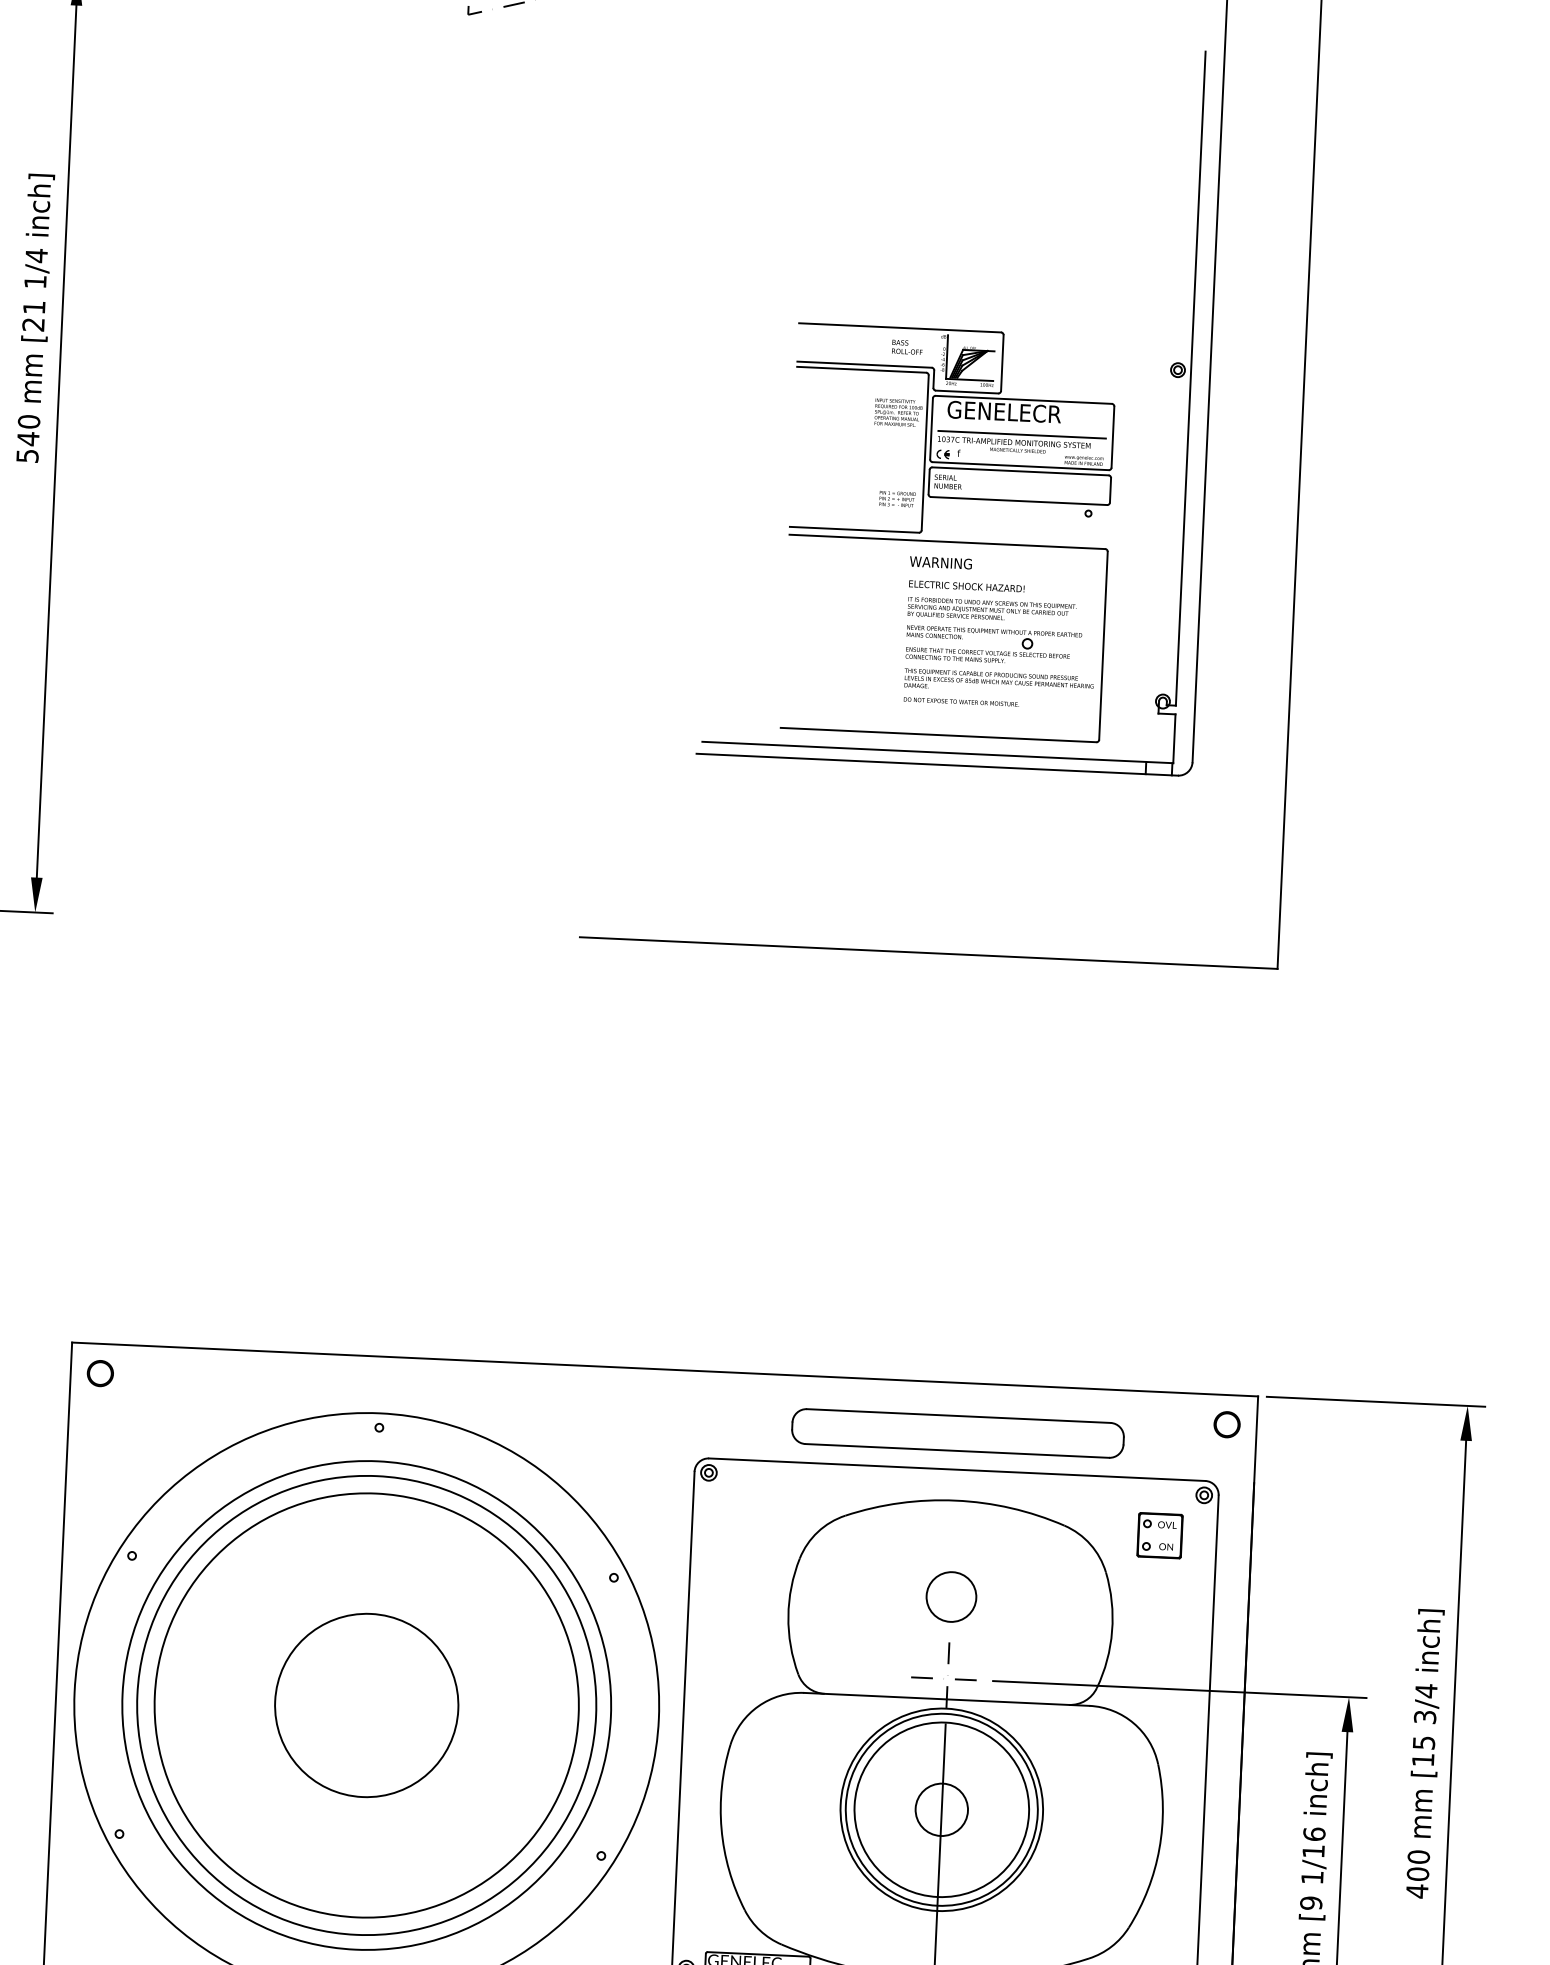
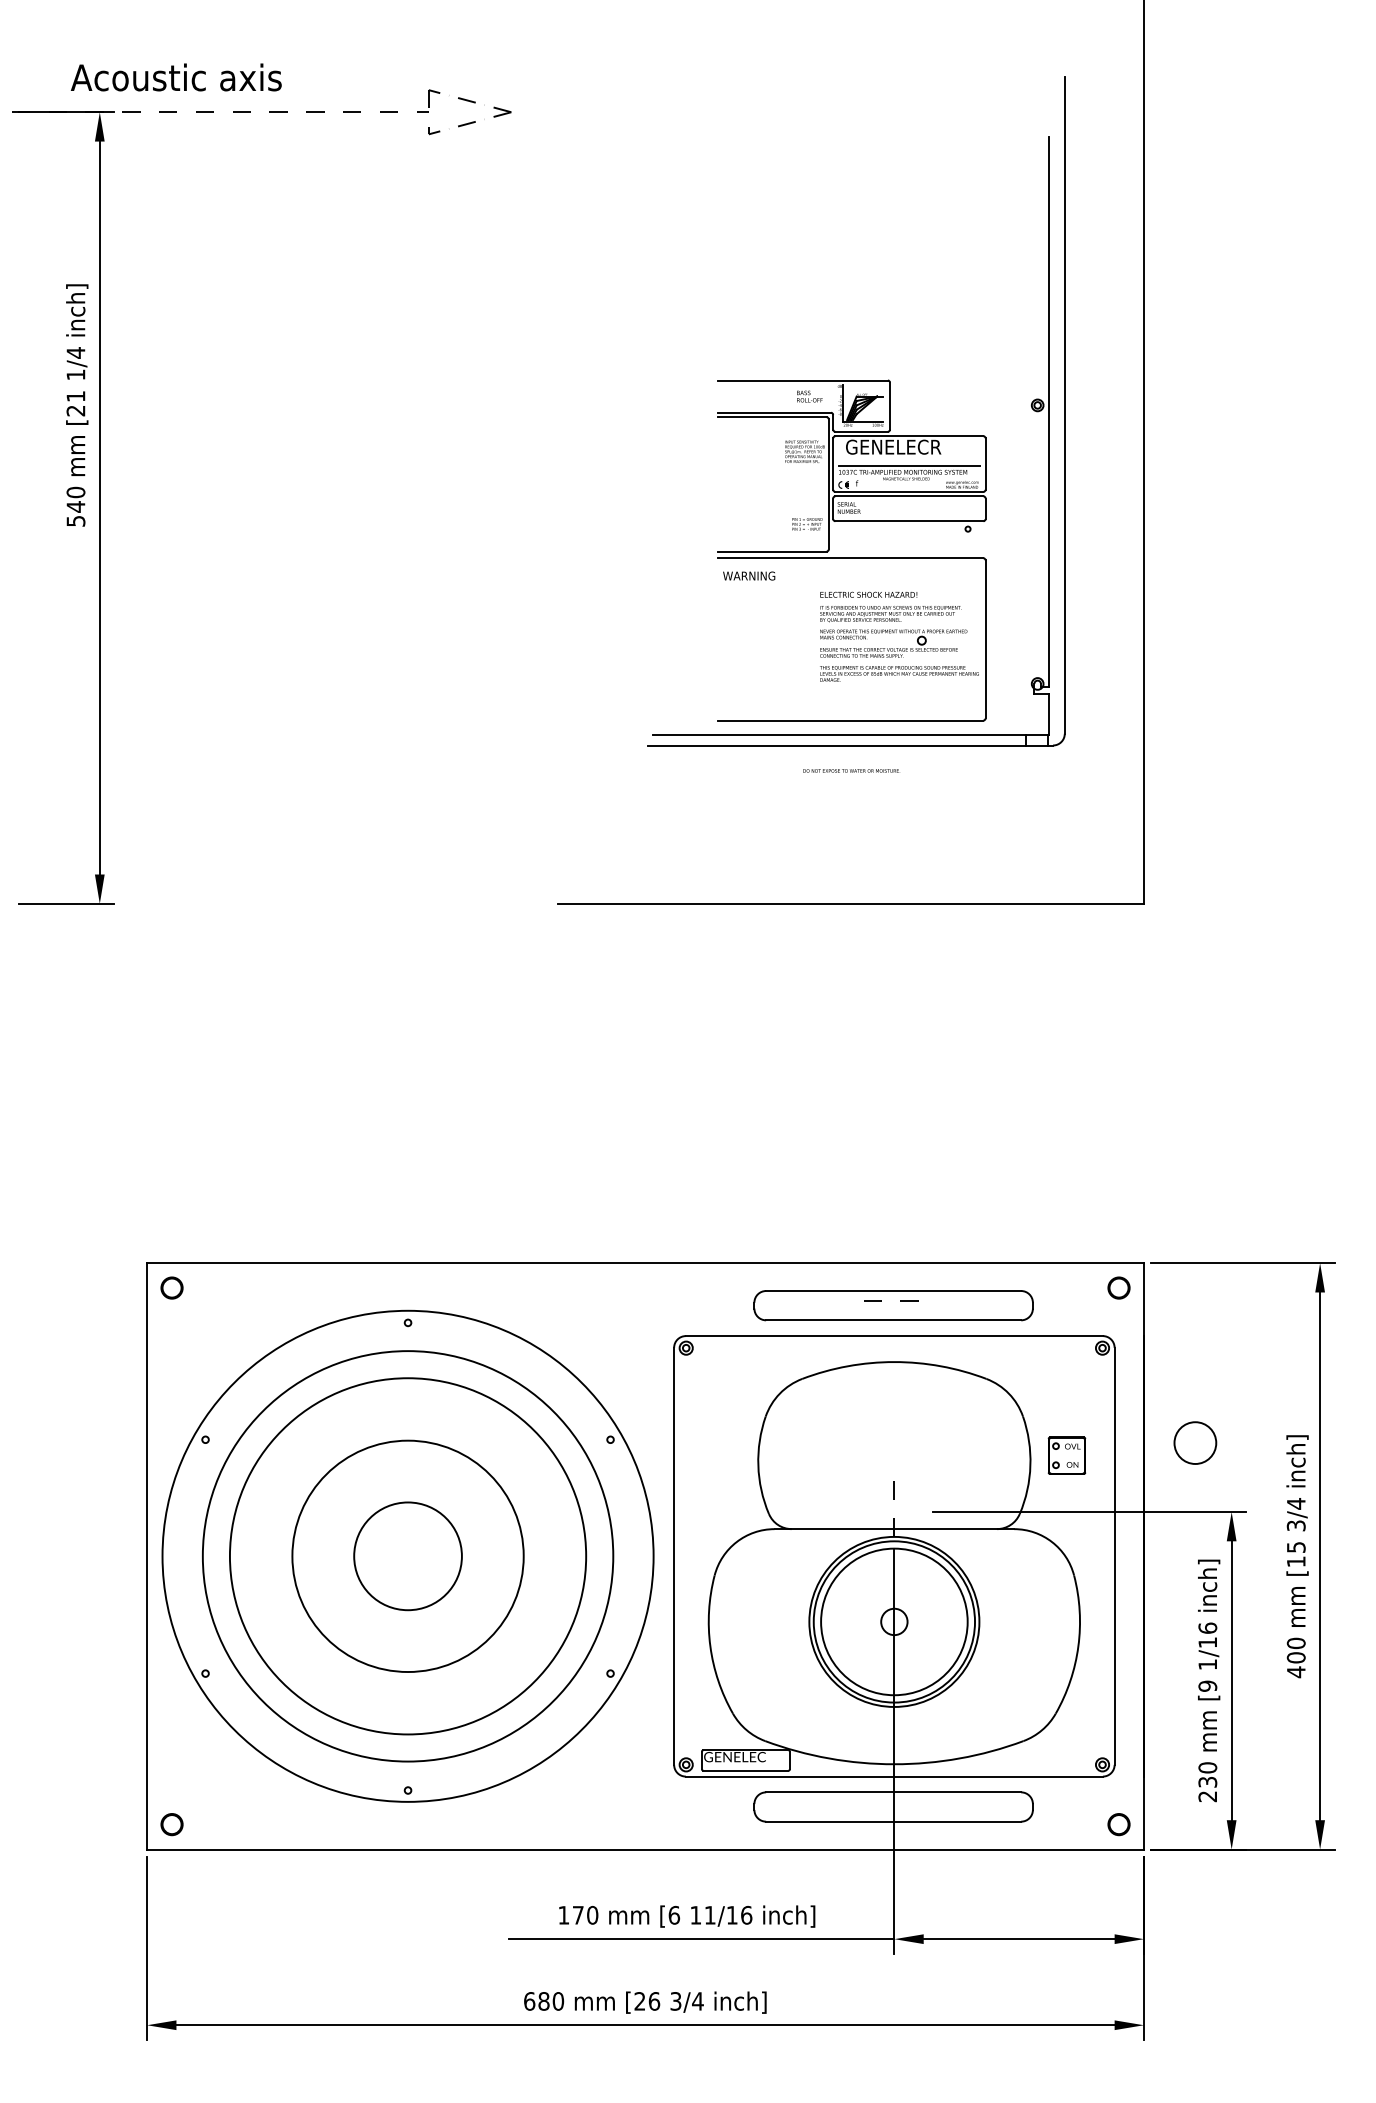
text: (941, 562) -> (749, 575), moved
text: (961, 701) -> (851, 770), moved
part: (1159, 1535) -> (1066, 1455), moved
circle: (951, 1596) -> (1195, 1442), moved
line: (955, 1678) -> (900, 1300), moved
circle: (366, 1705) -> (407, 1556), size x0.6
circle: (367, 1705) -> (408, 1556), size x0.7
circle: (941, 1809) -> (894, 1621), size x0.6

